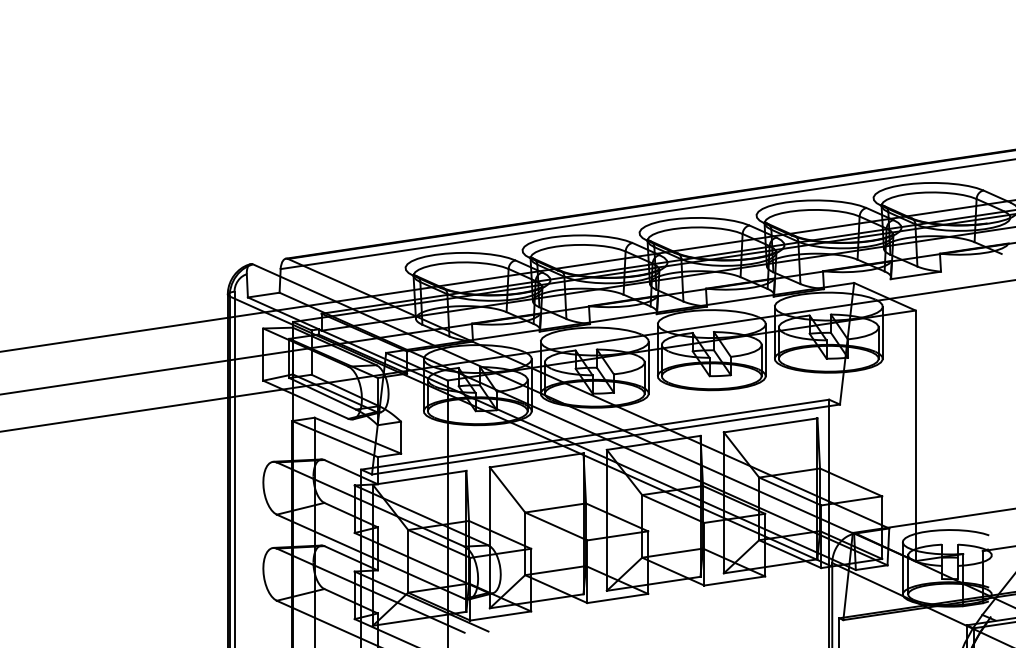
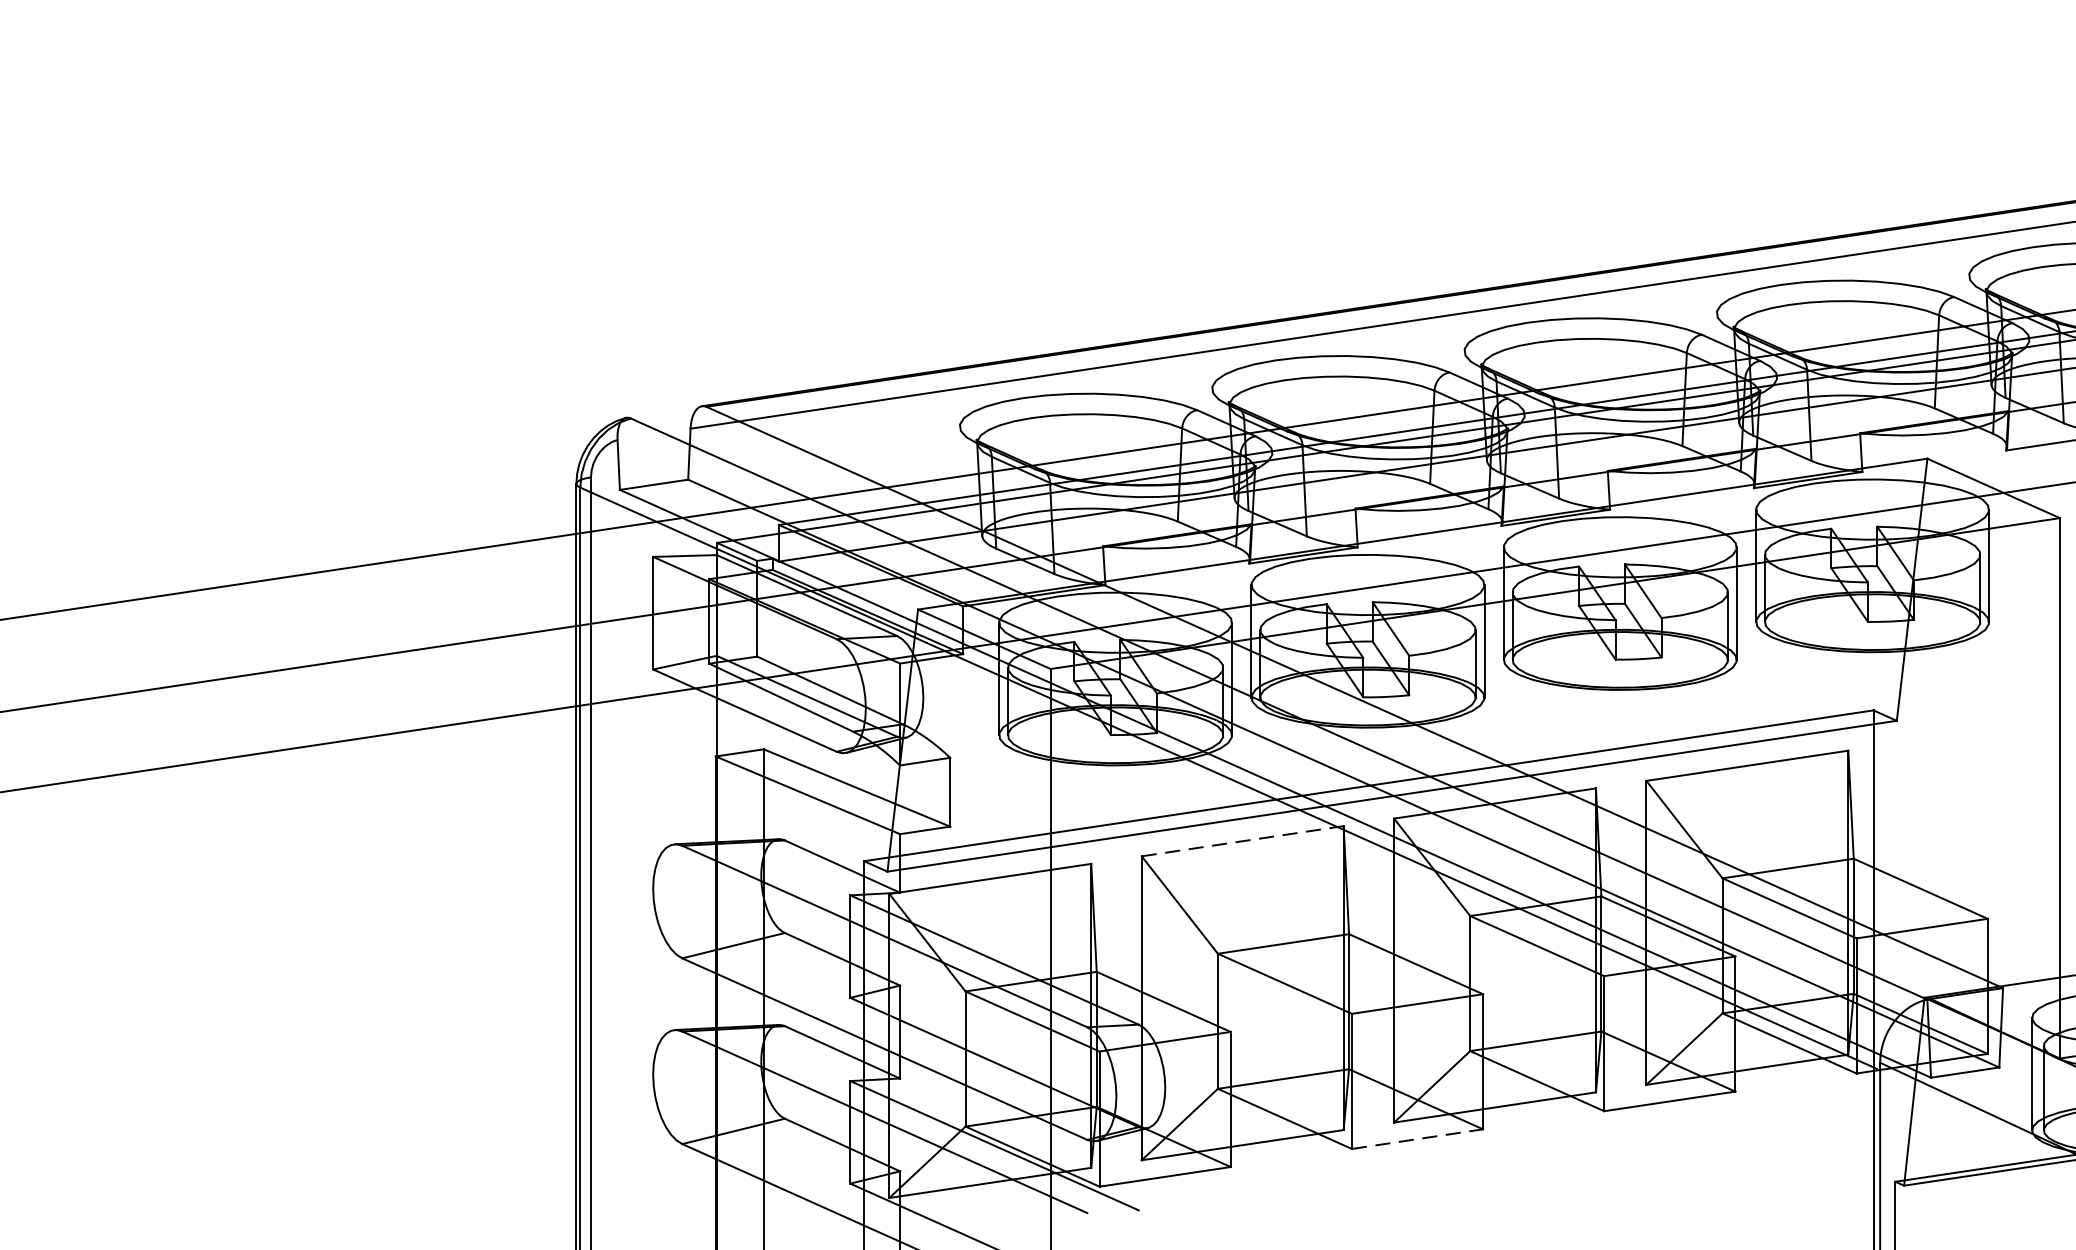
line: (537, 460) -> (1244, 841), solid -> dashed
line: (617, 598) -> (1416, 1139), solid -> dashed

